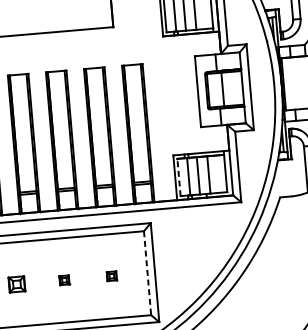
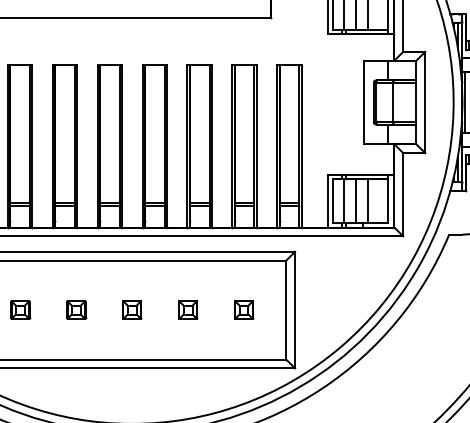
line: (178, 176) -> (332, 200), dashed -> solid
line: (147, 273) -> (286, 310), dashed -> solid
part: (112, 275) -> (244, 309), size x1.67
part: (64, 279) -> (188, 309), size x1.67

